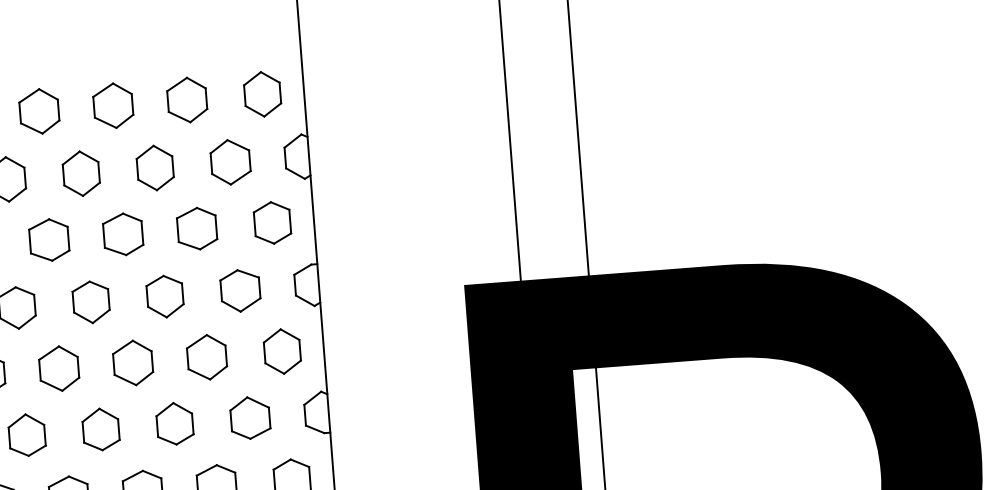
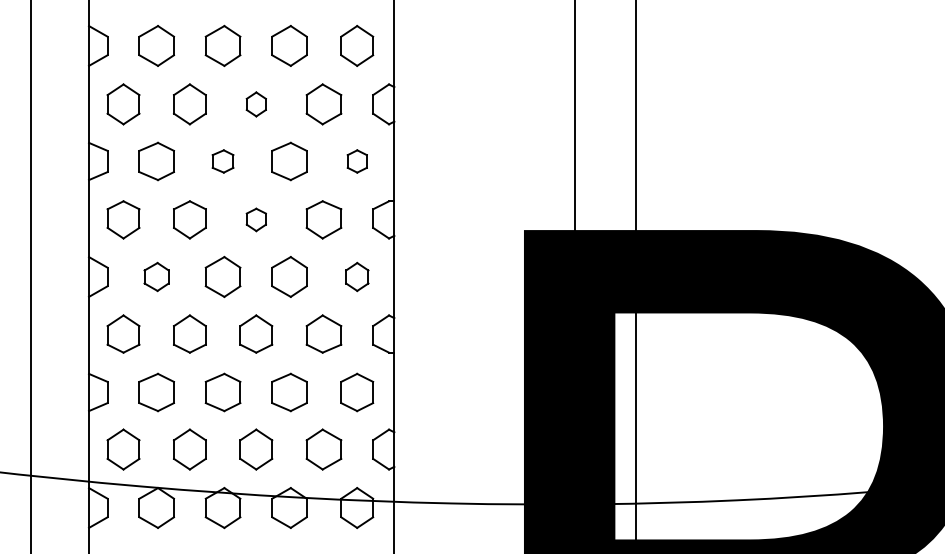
part: (155, 168) -> (256, 104), size x0.6
part: (272, 222) -> (357, 161), size x0.6
part: (122, 234) -> (222, 161), size x0.6
part: (165, 296) -> (256, 219), size x0.6
part: (282, 351) -> (357, 276), size x0.7
part: (58, 368) -> (156, 276), size x0.7

